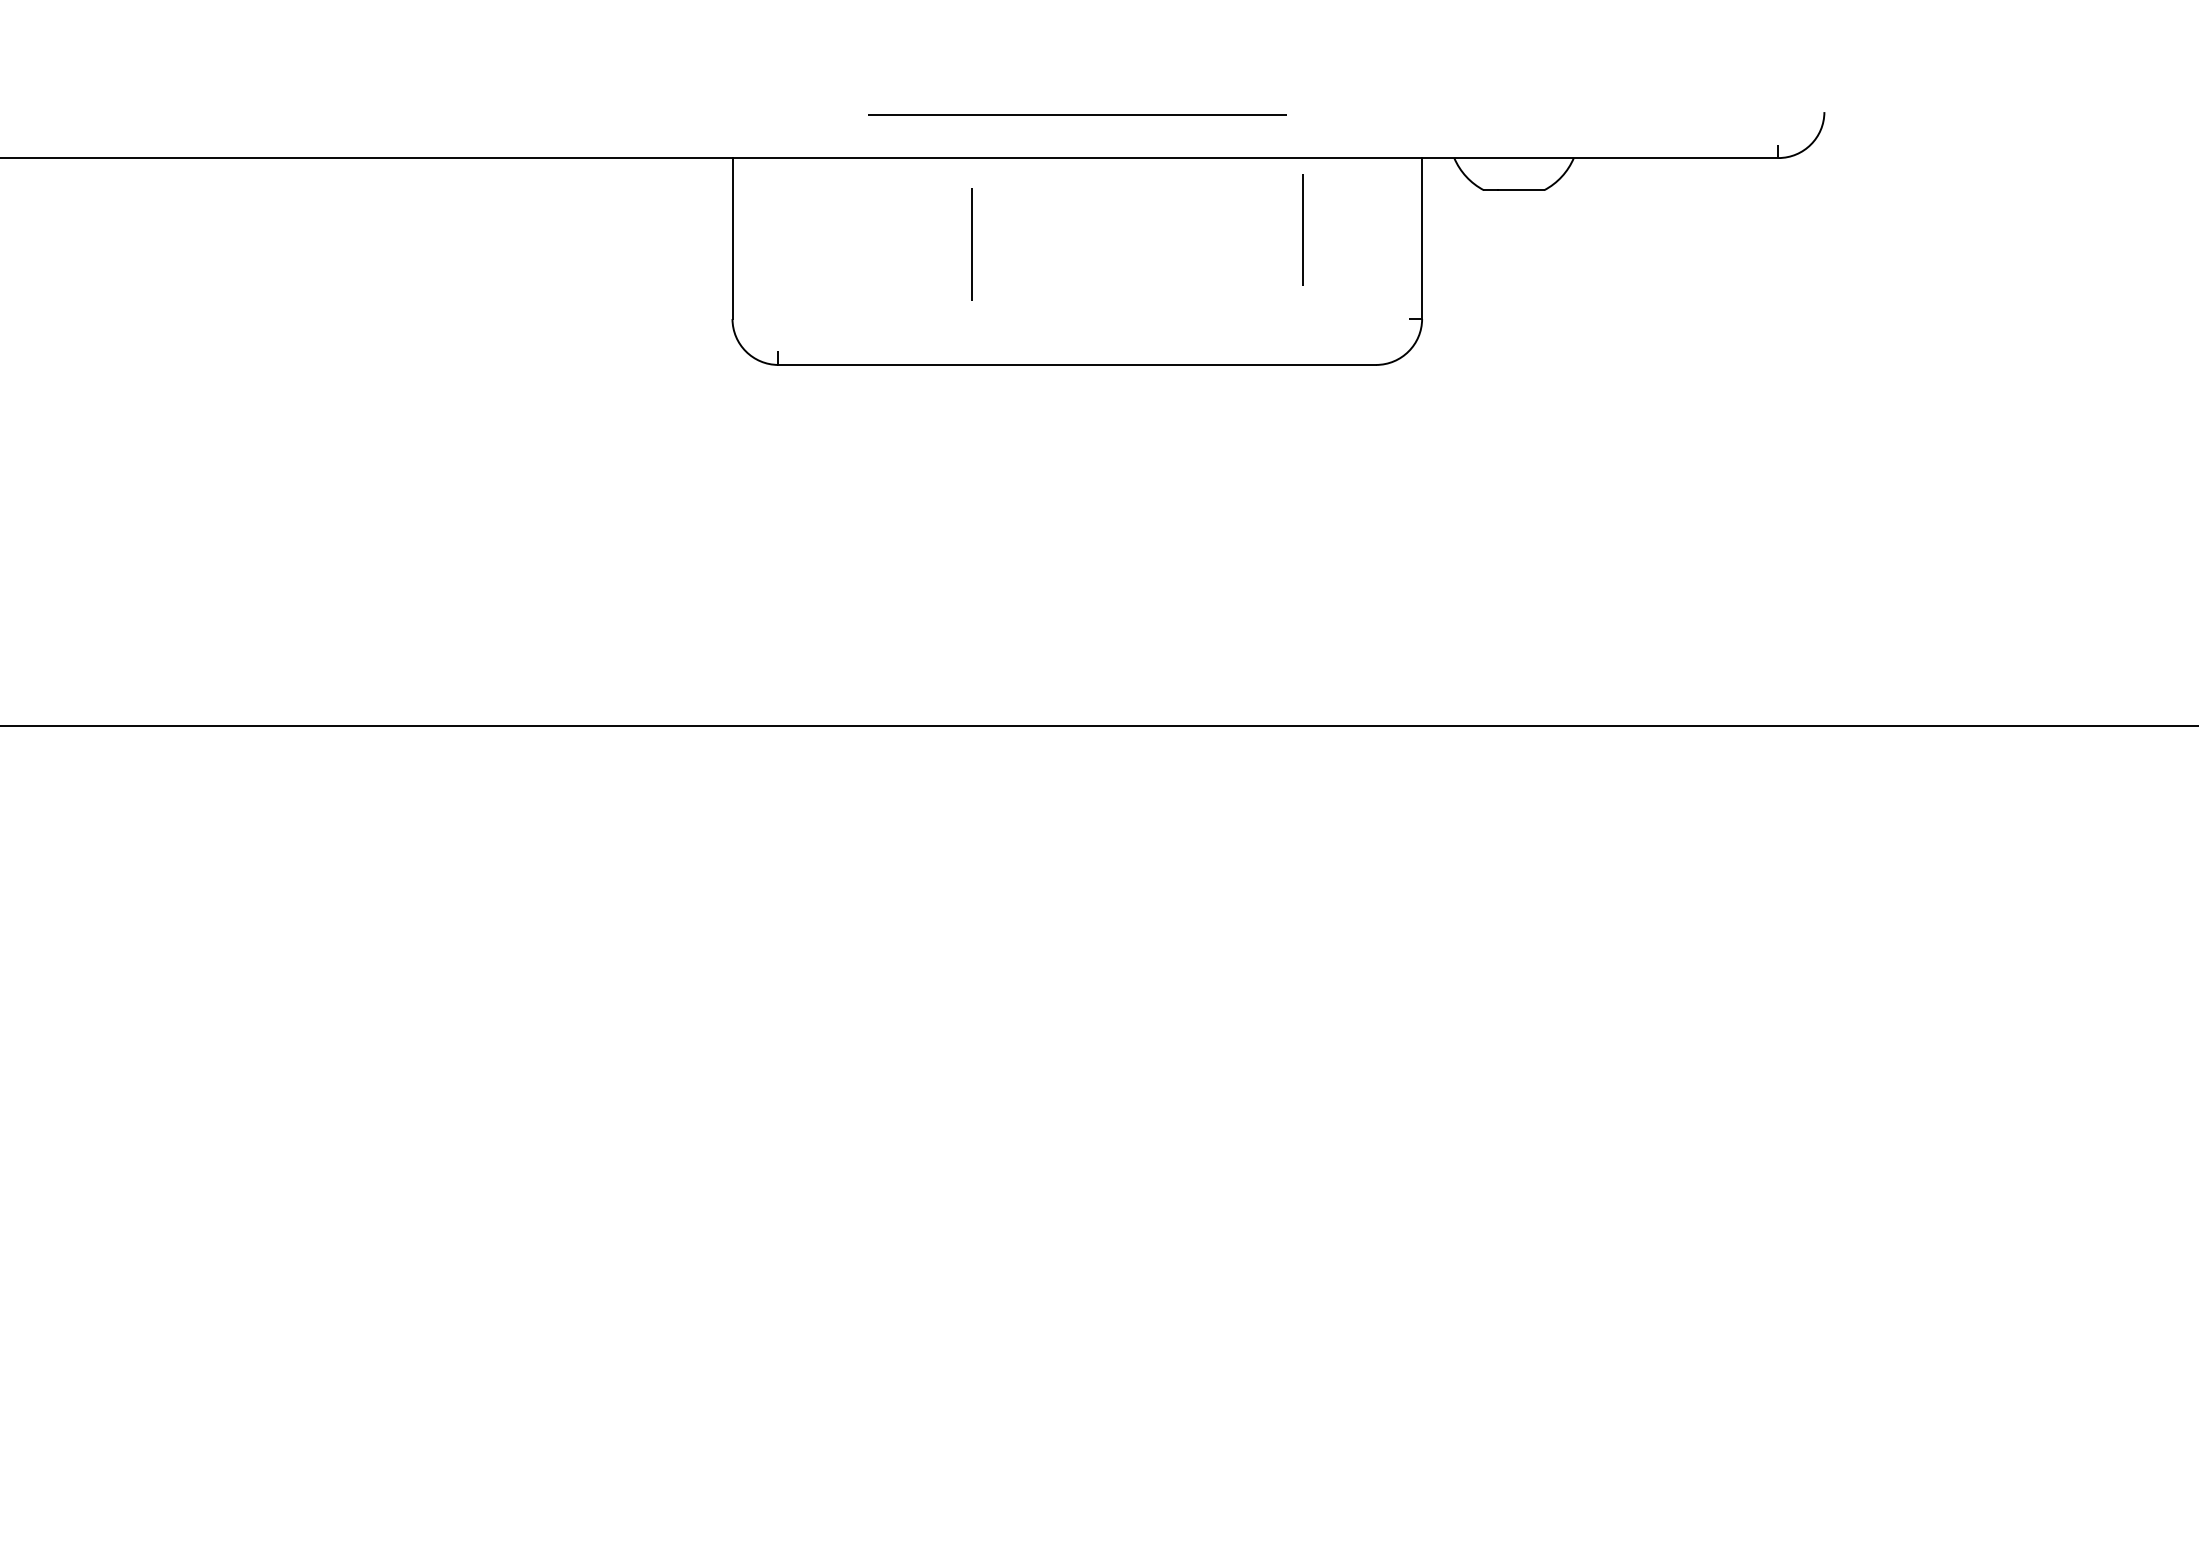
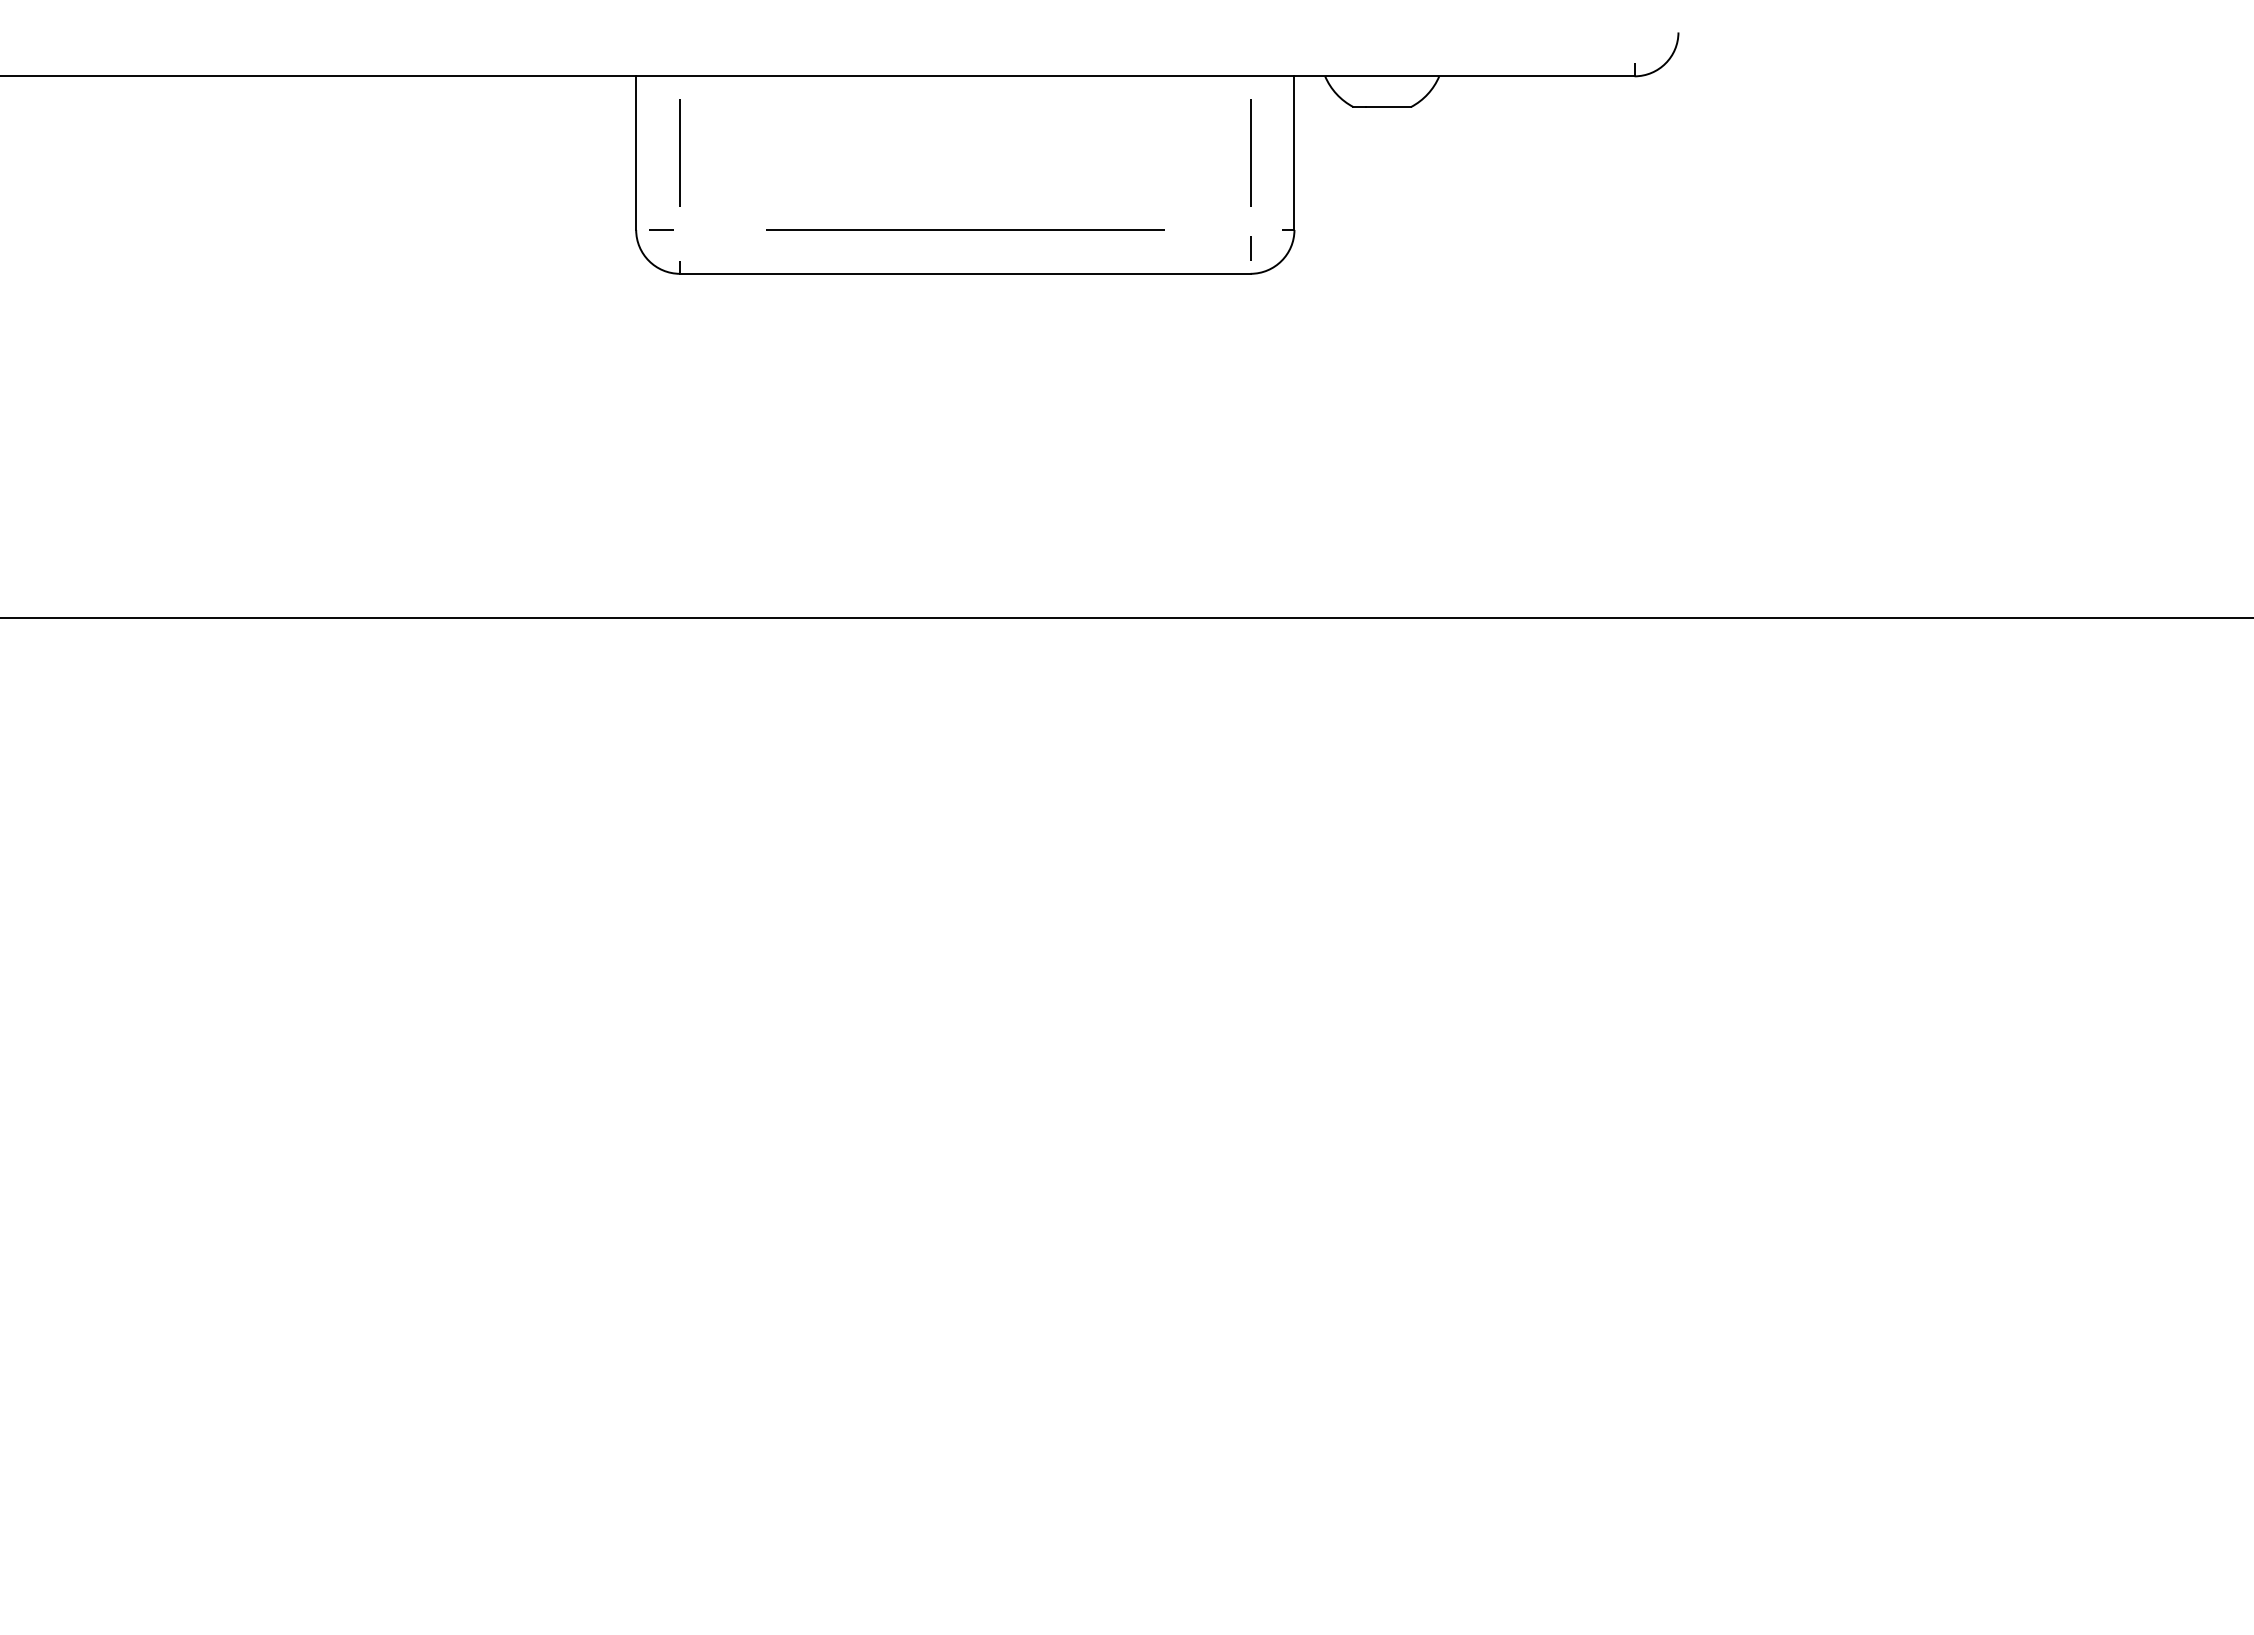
line: (1077, 114) -> (965, 229), moved
line: (1302, 229) -> (1250, 152), moved
line: (971, 244) -> (679, 152), moved
line: (759, 318) -> (661, 229), added
line: (1376, 338) -> (1250, 248), added

